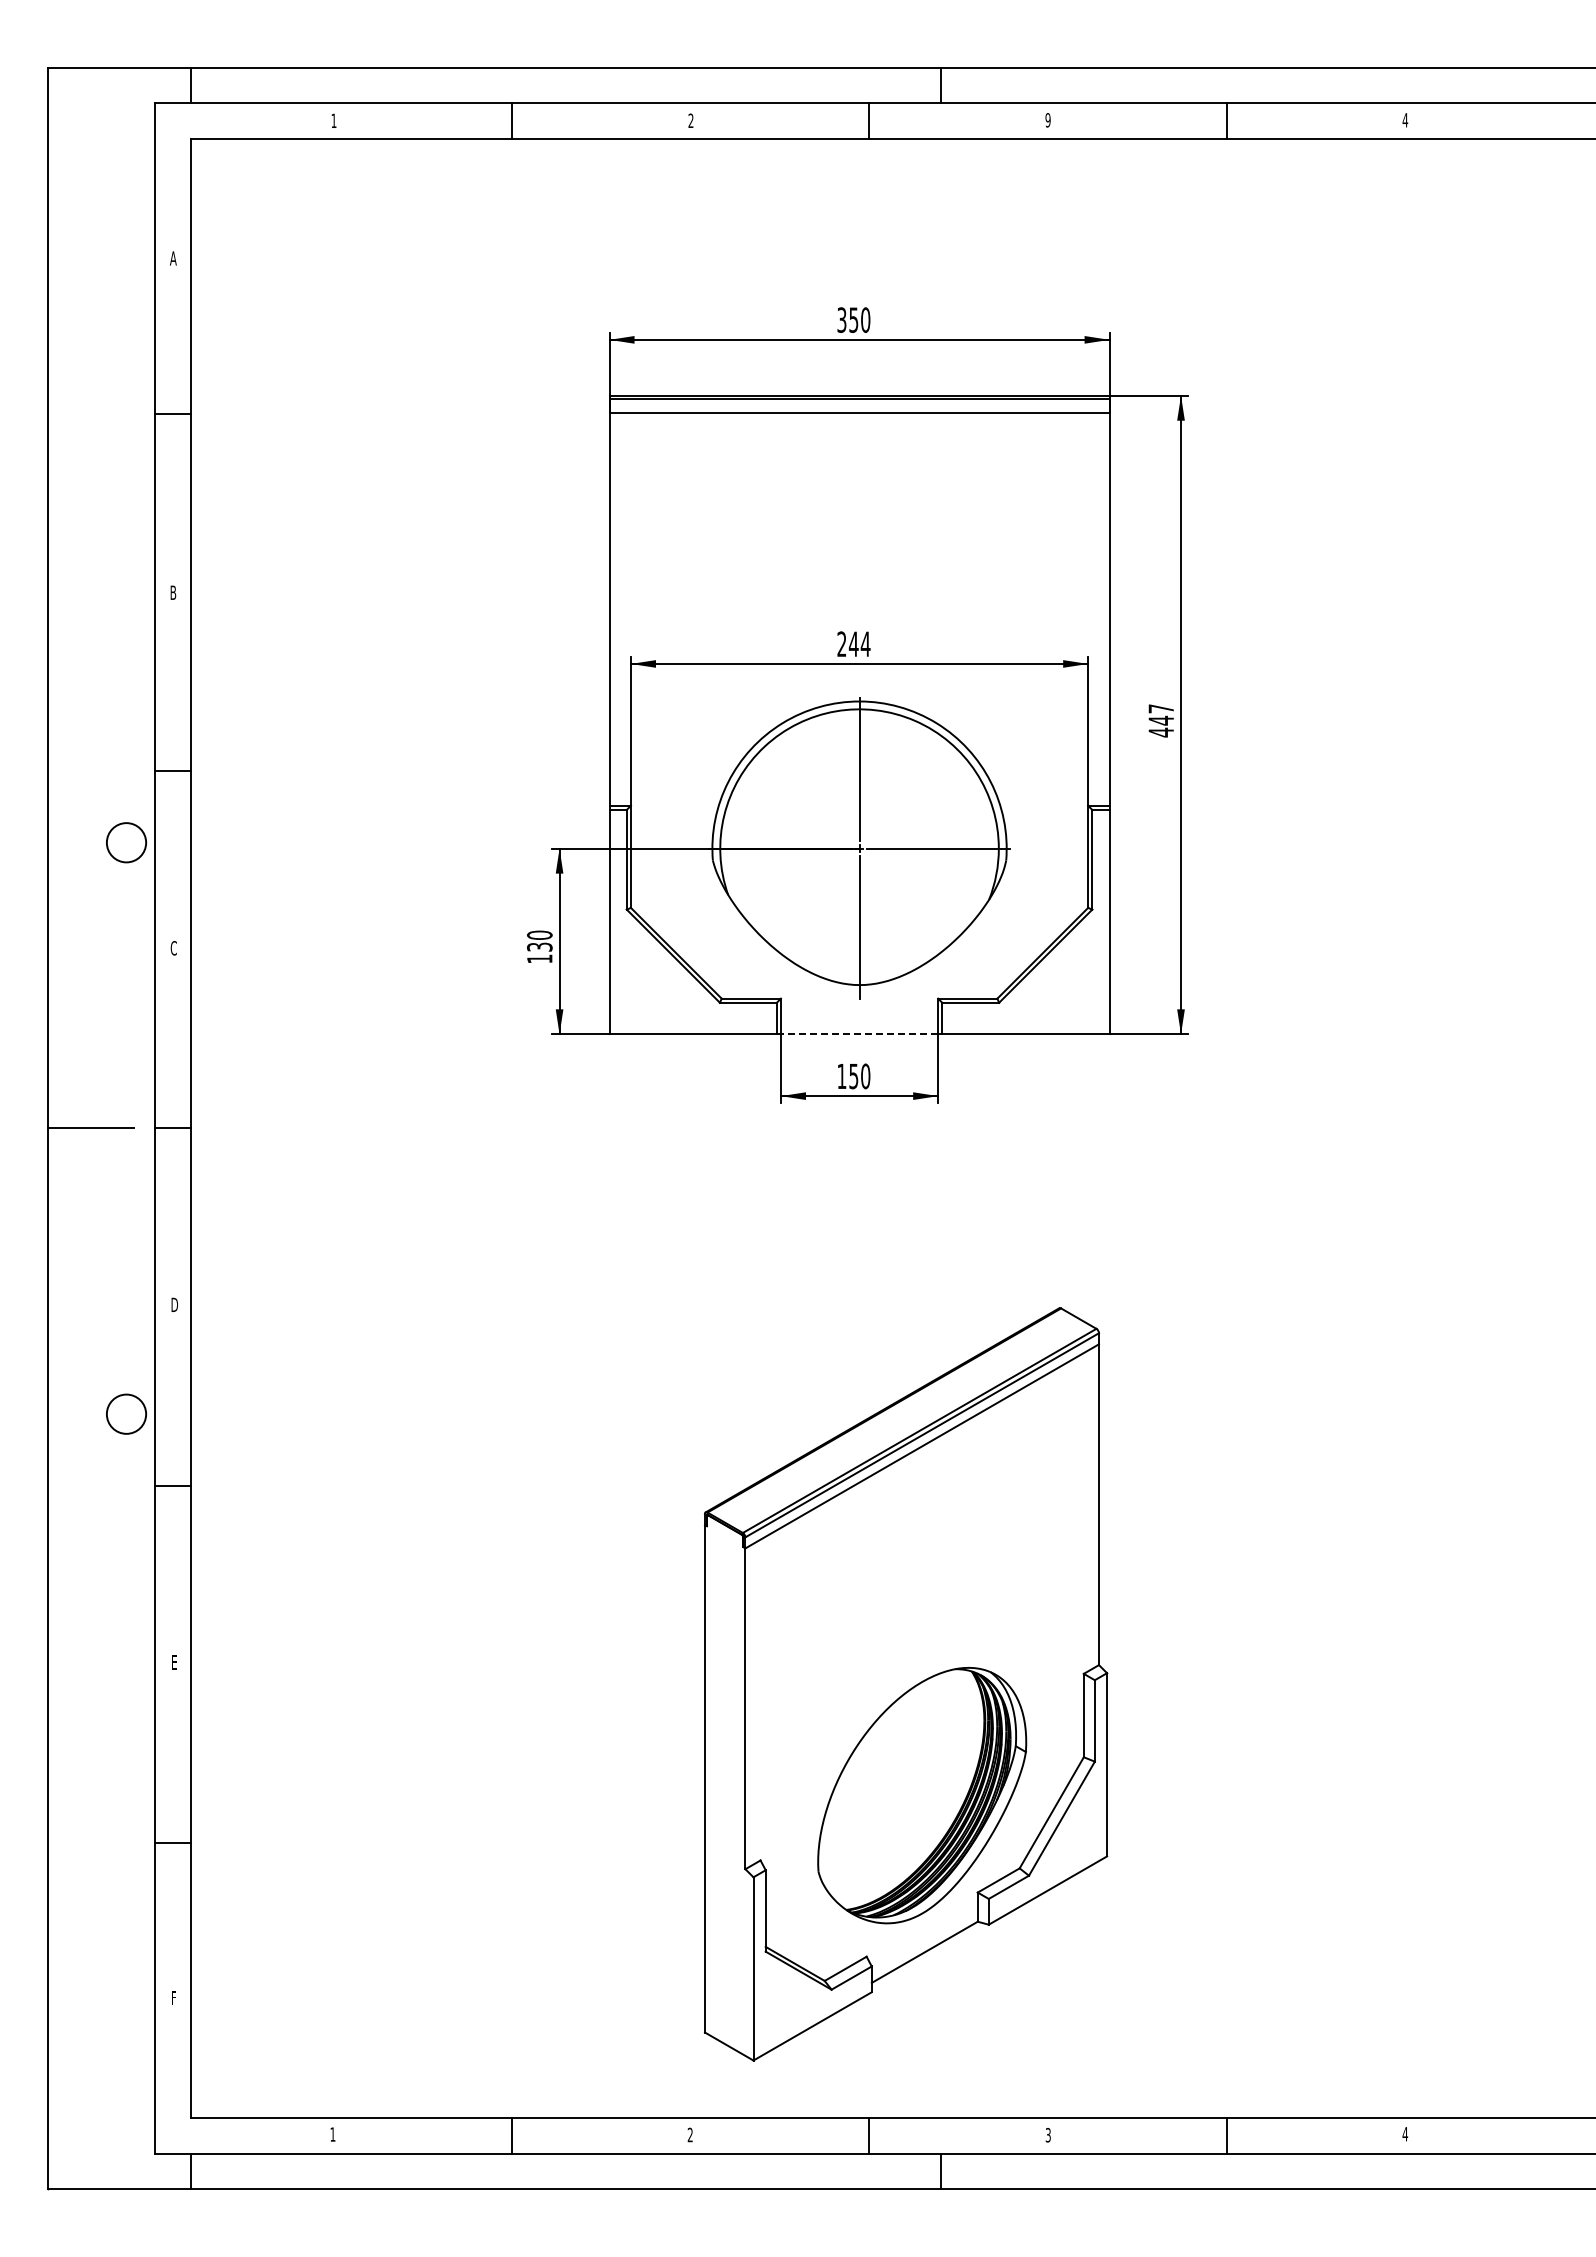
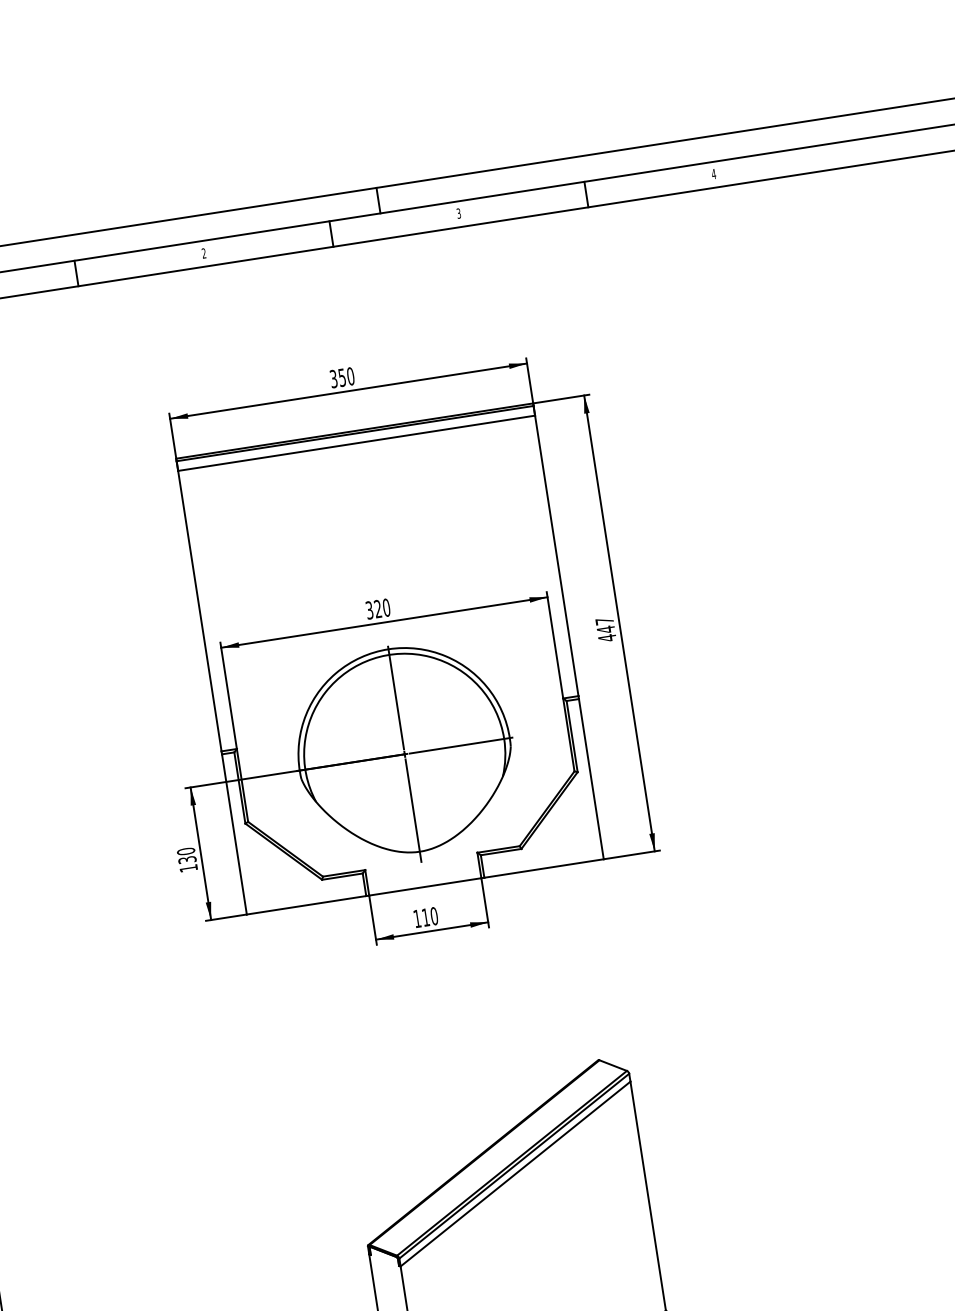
text: (1047, 120) -> (458, 213), 9 -> 3
text: (853, 644) -> (377, 609), 244 -> 320
line: (859, 1034) -> (425, 887), dashed -> solid
text: (853, 1076) -> (425, 917), 150 -> 110

